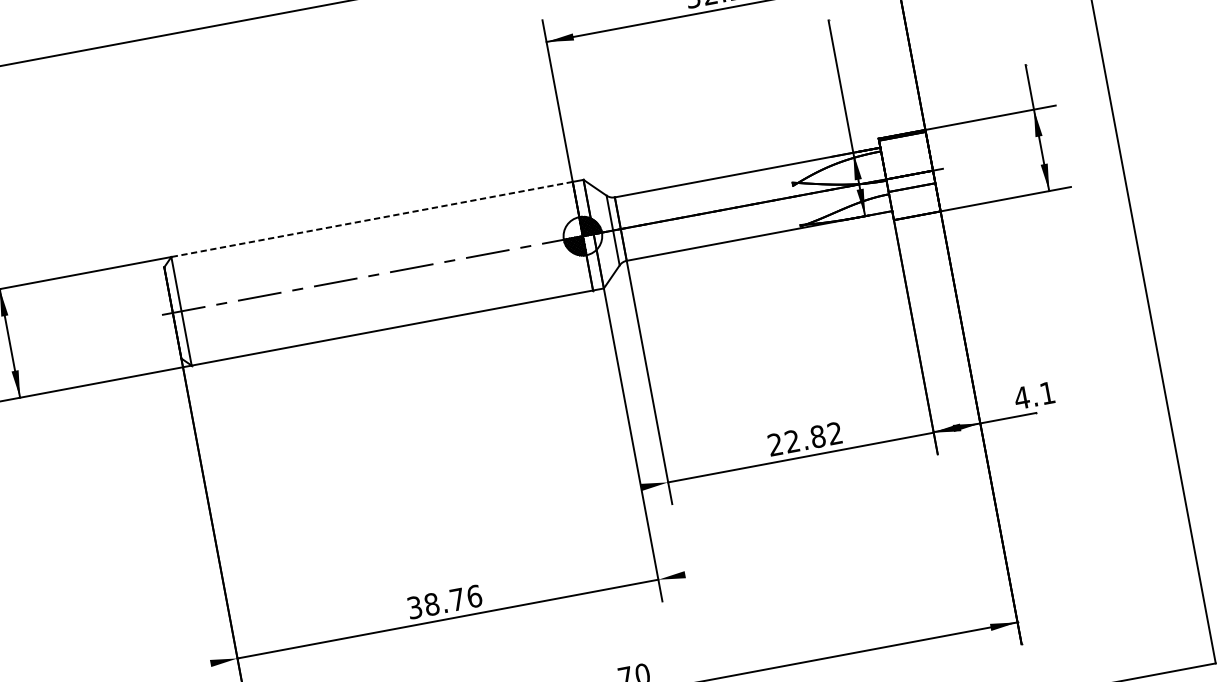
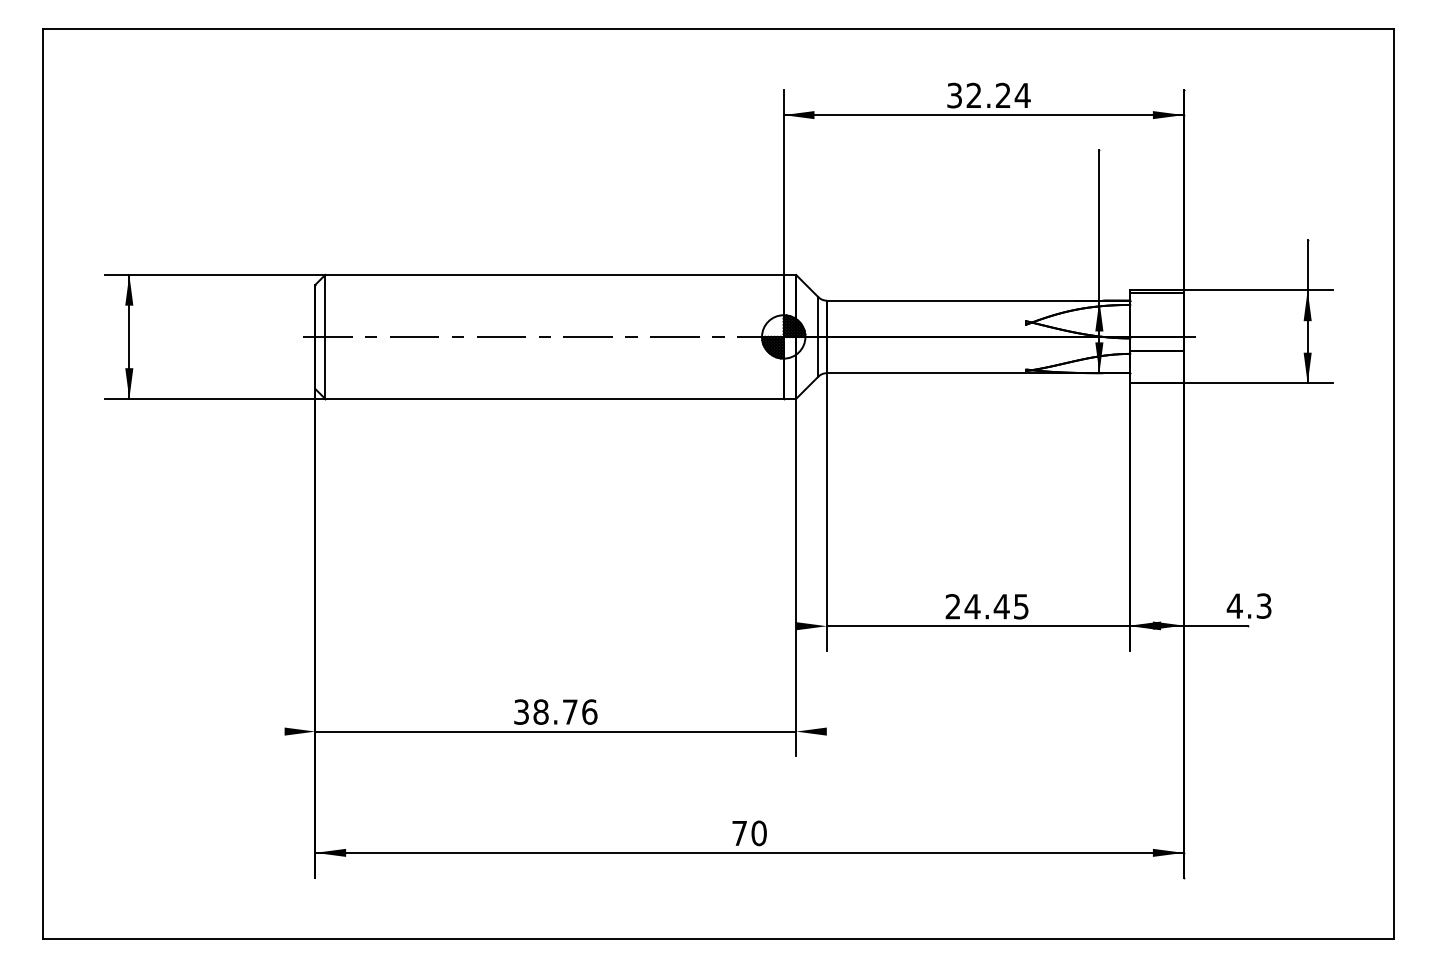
line: (371, 219) -> (554, 274), dashed -> solid
text: (1046, 392) -> (1263, 605), 4.1 -> 4.3
text: (813, 437) -> (996, 606), 22.82 -> 24.45

